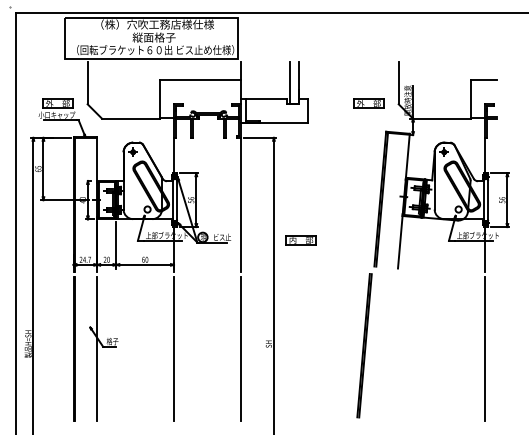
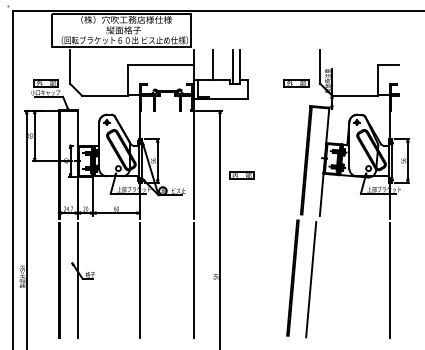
line: (265, 80) -> (213, 64), added
part: (300, 240) -> (241, 175), moved
line: (386, 347) -> (310, 279), added

